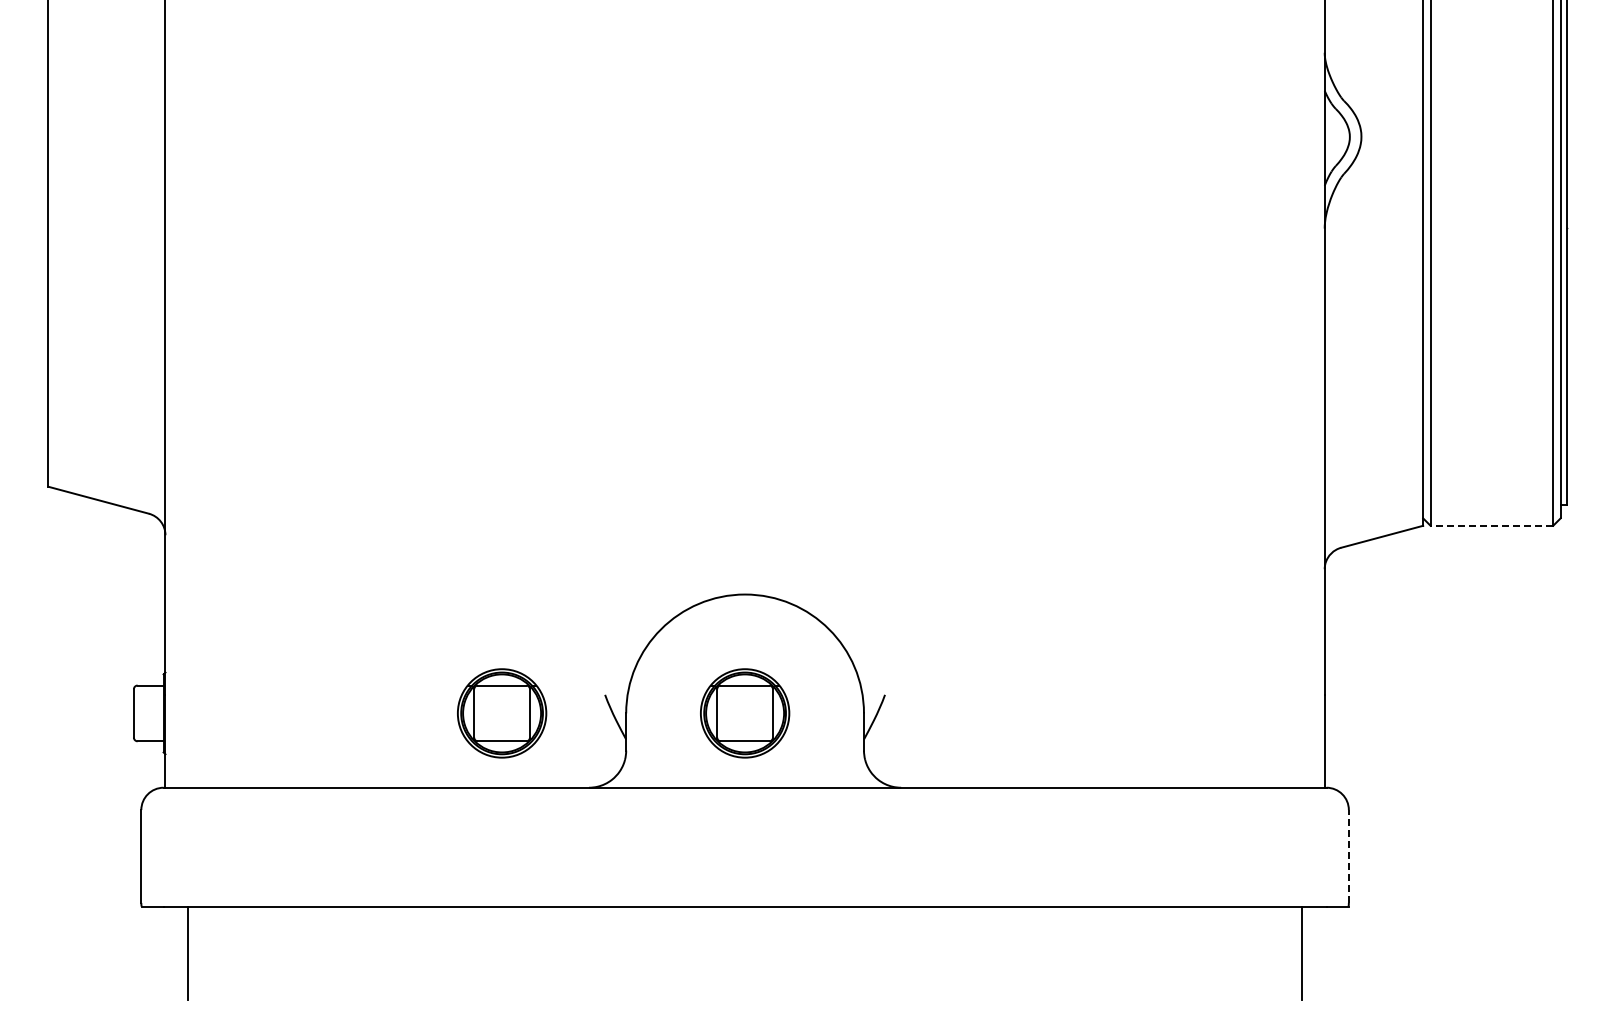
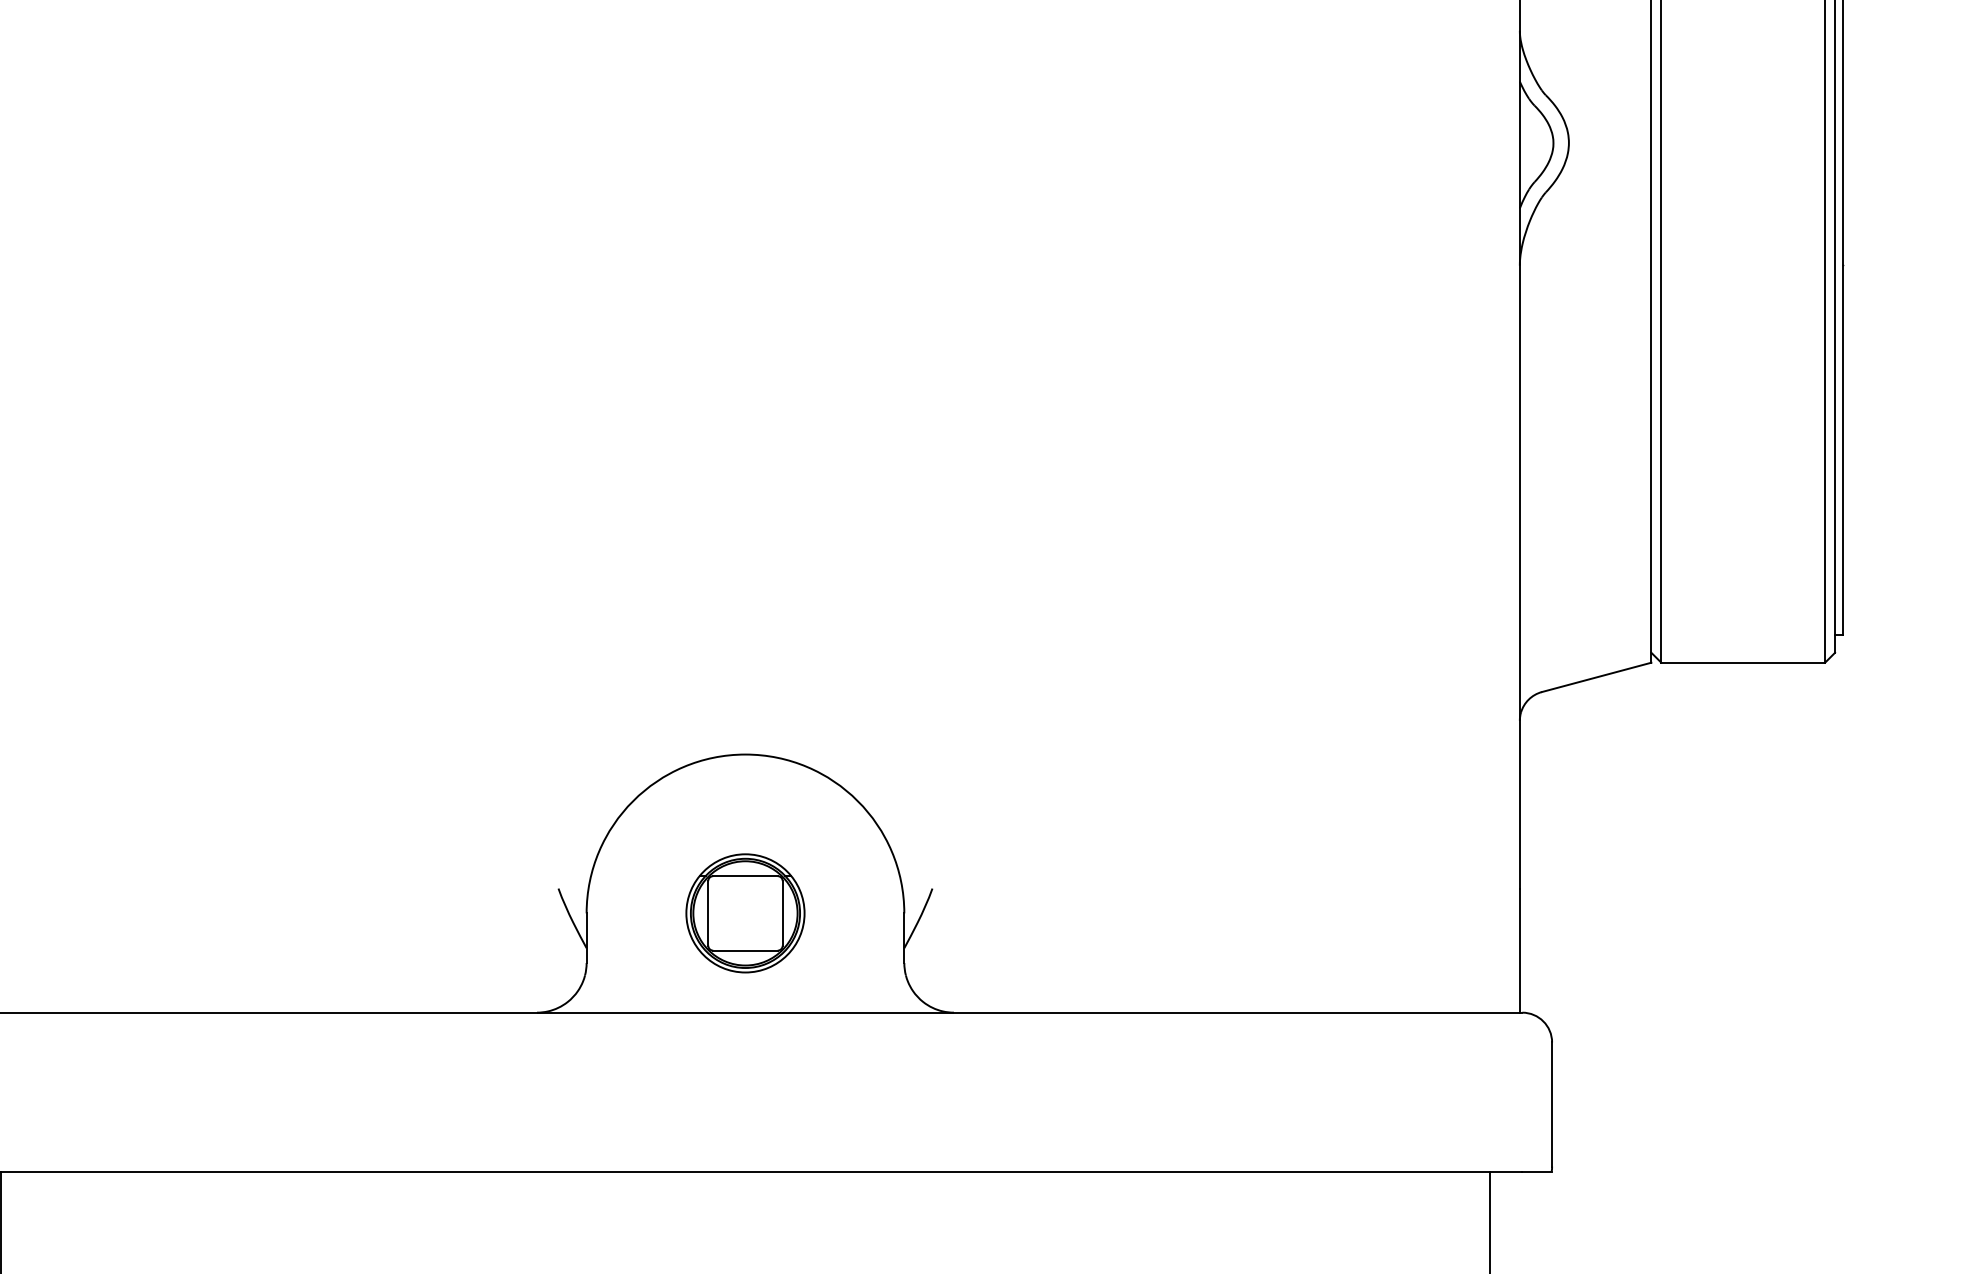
line: (1491, 525) -> (1742, 662), dashed -> solid
part: (502, 713) -> (421, 913), removed
line: (1348, 855) -> (1551, 1103), dashed -> solid

